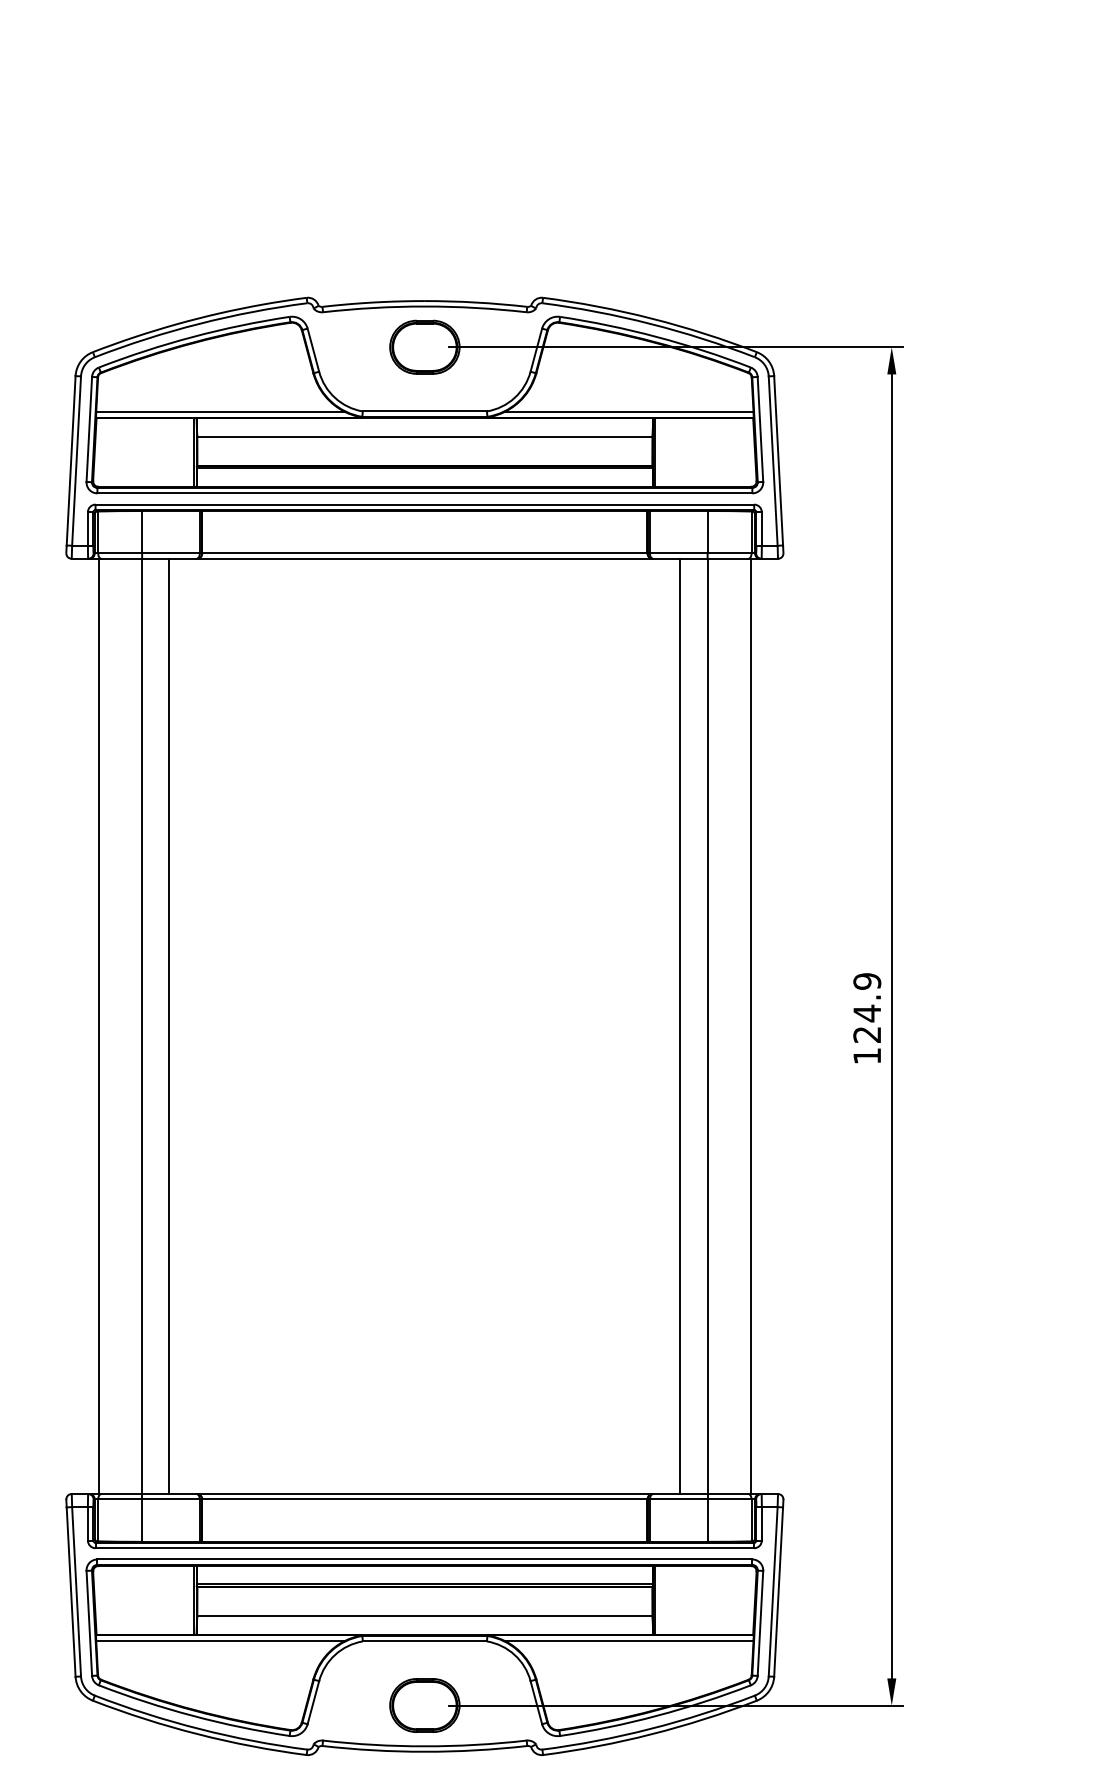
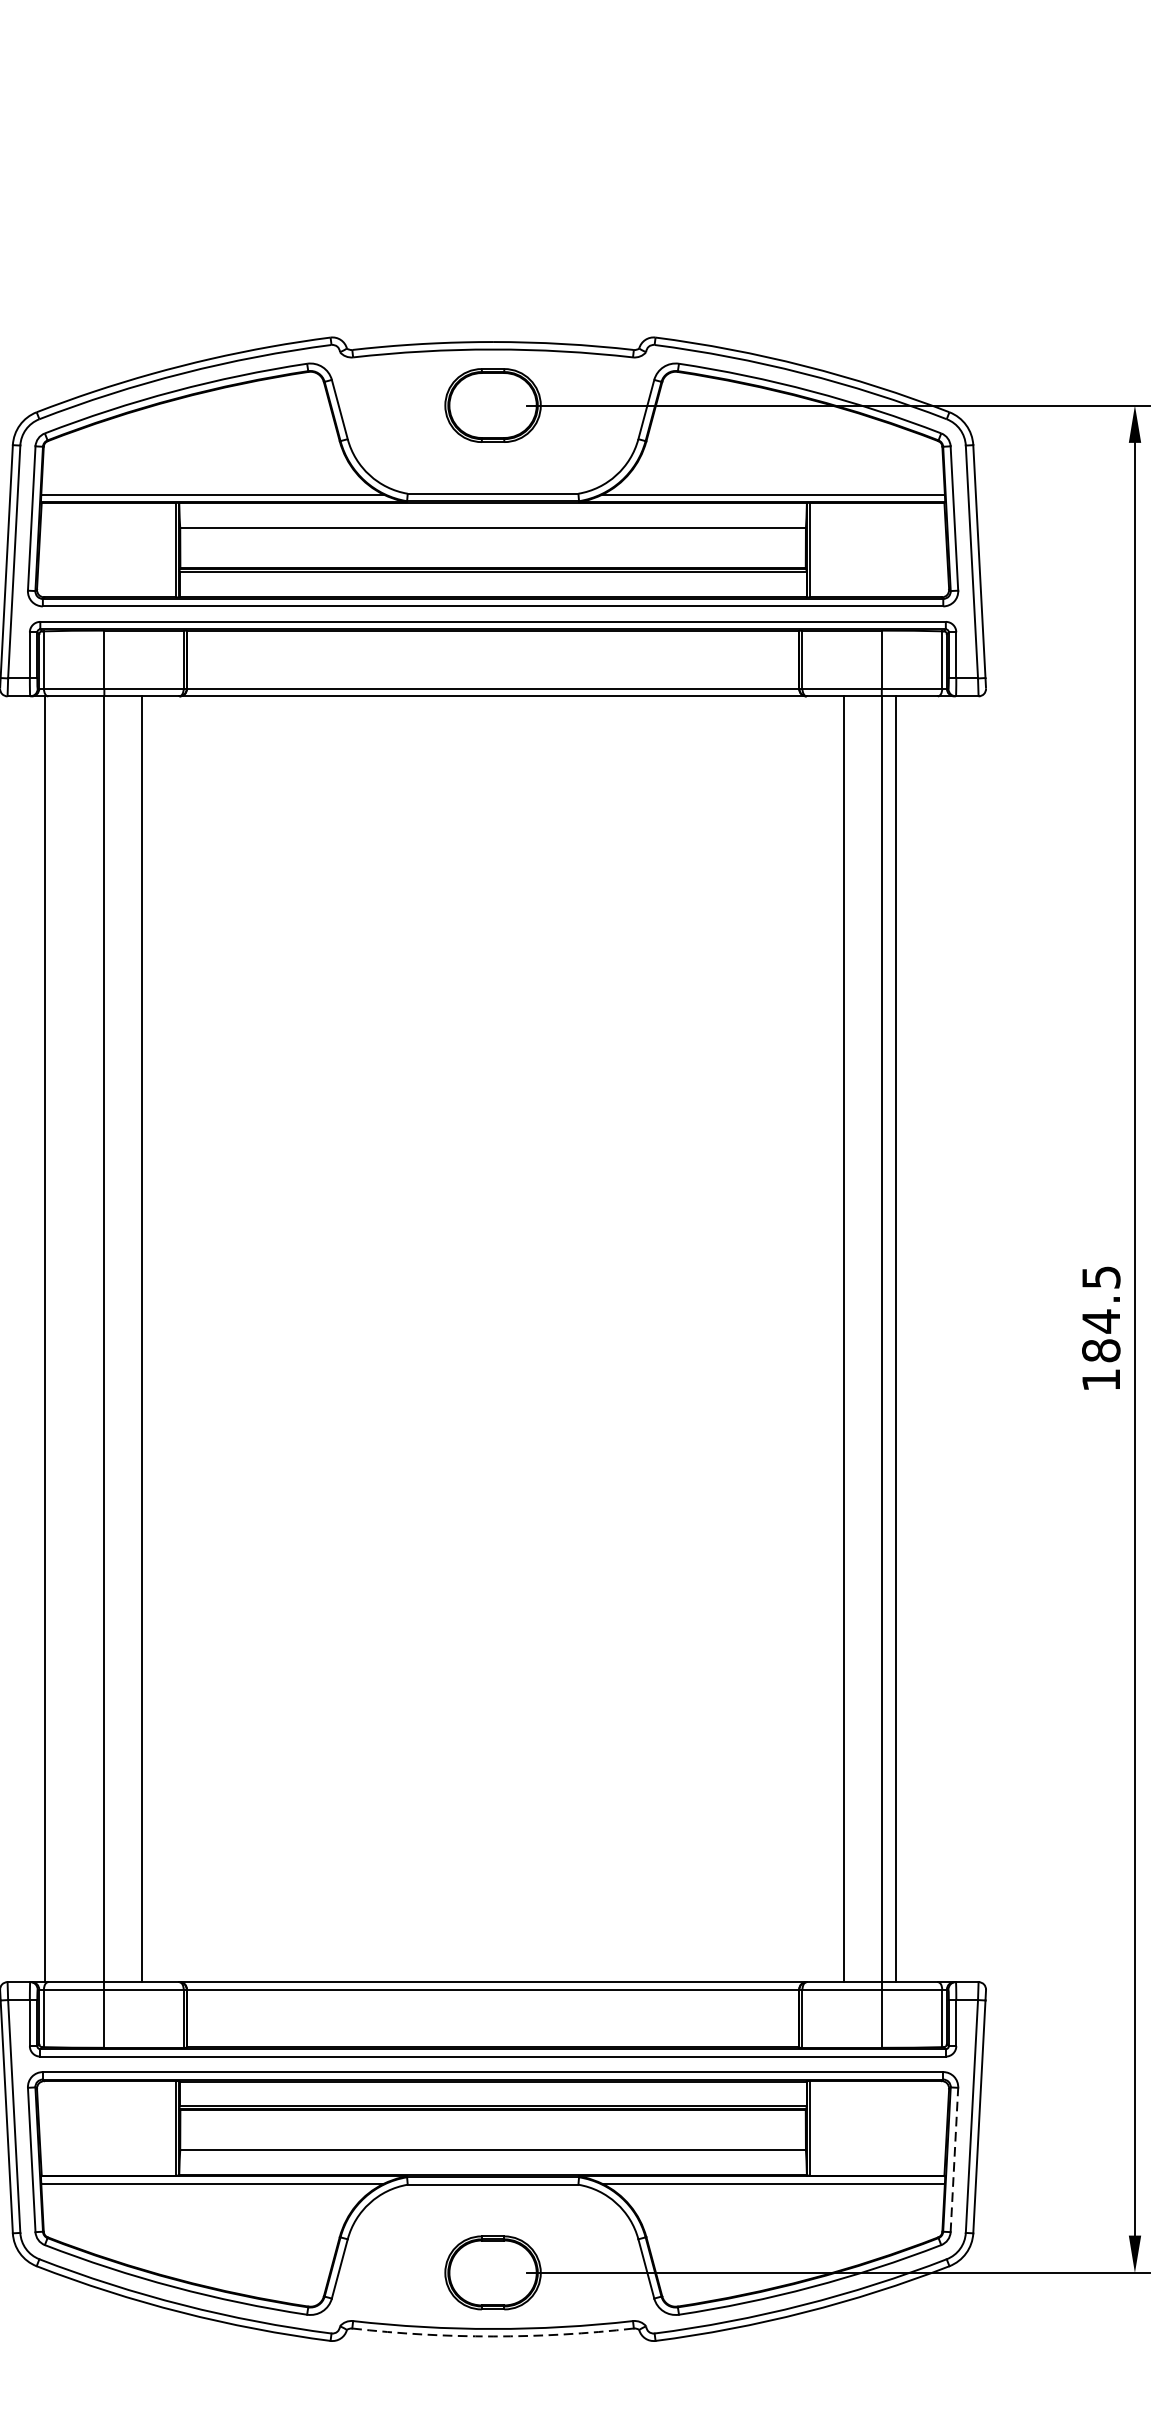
text: (867, 1008) -> (1101, 1314), 124.9 -> 184.5
line: (751, 1026) -> (896, 1339), moved
line: (760, 1623) -> (954, 2160), solid -> dashed
arc: (424, 1751) -> (492, 2336), solid -> dashed

